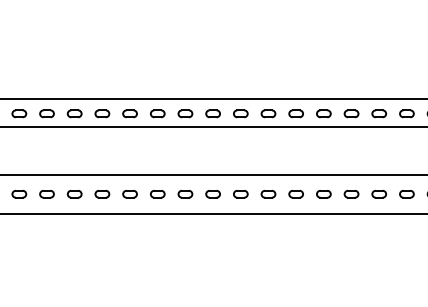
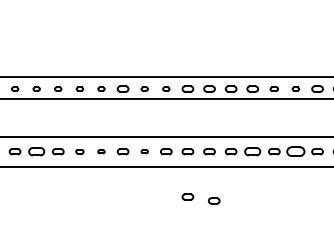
part: (19, 113) -> (15, 88), size x0.6
part: (46, 113) -> (36, 88), size x0.6
part: (74, 113) -> (58, 88), size x0.6
part: (102, 113) -> (79, 88), size x0.6
part: (129, 113) -> (101, 88), size x0.6
part: (185, 113) -> (144, 88), size x0.6
part: (212, 113) -> (165, 88), size x0.6
part: (351, 113) -> (274, 88), size x0.7
part: (378, 113) -> (295, 88), size x0.6
part: (102, 193) -> (79, 151), size x0.7
part: (185, 193) -> (144, 151), size x0.6
part: (46, 194) -> (36, 151), size x1.4
part: (129, 194) -> (101, 151), size x0.6
part: (323, 194) -> (252, 151), size x1.4
part: (379, 194) -> (296, 151), size x1.6
part: (240, 252) -> (187, 197), added
part: (274, 256) -> (214, 200), added

